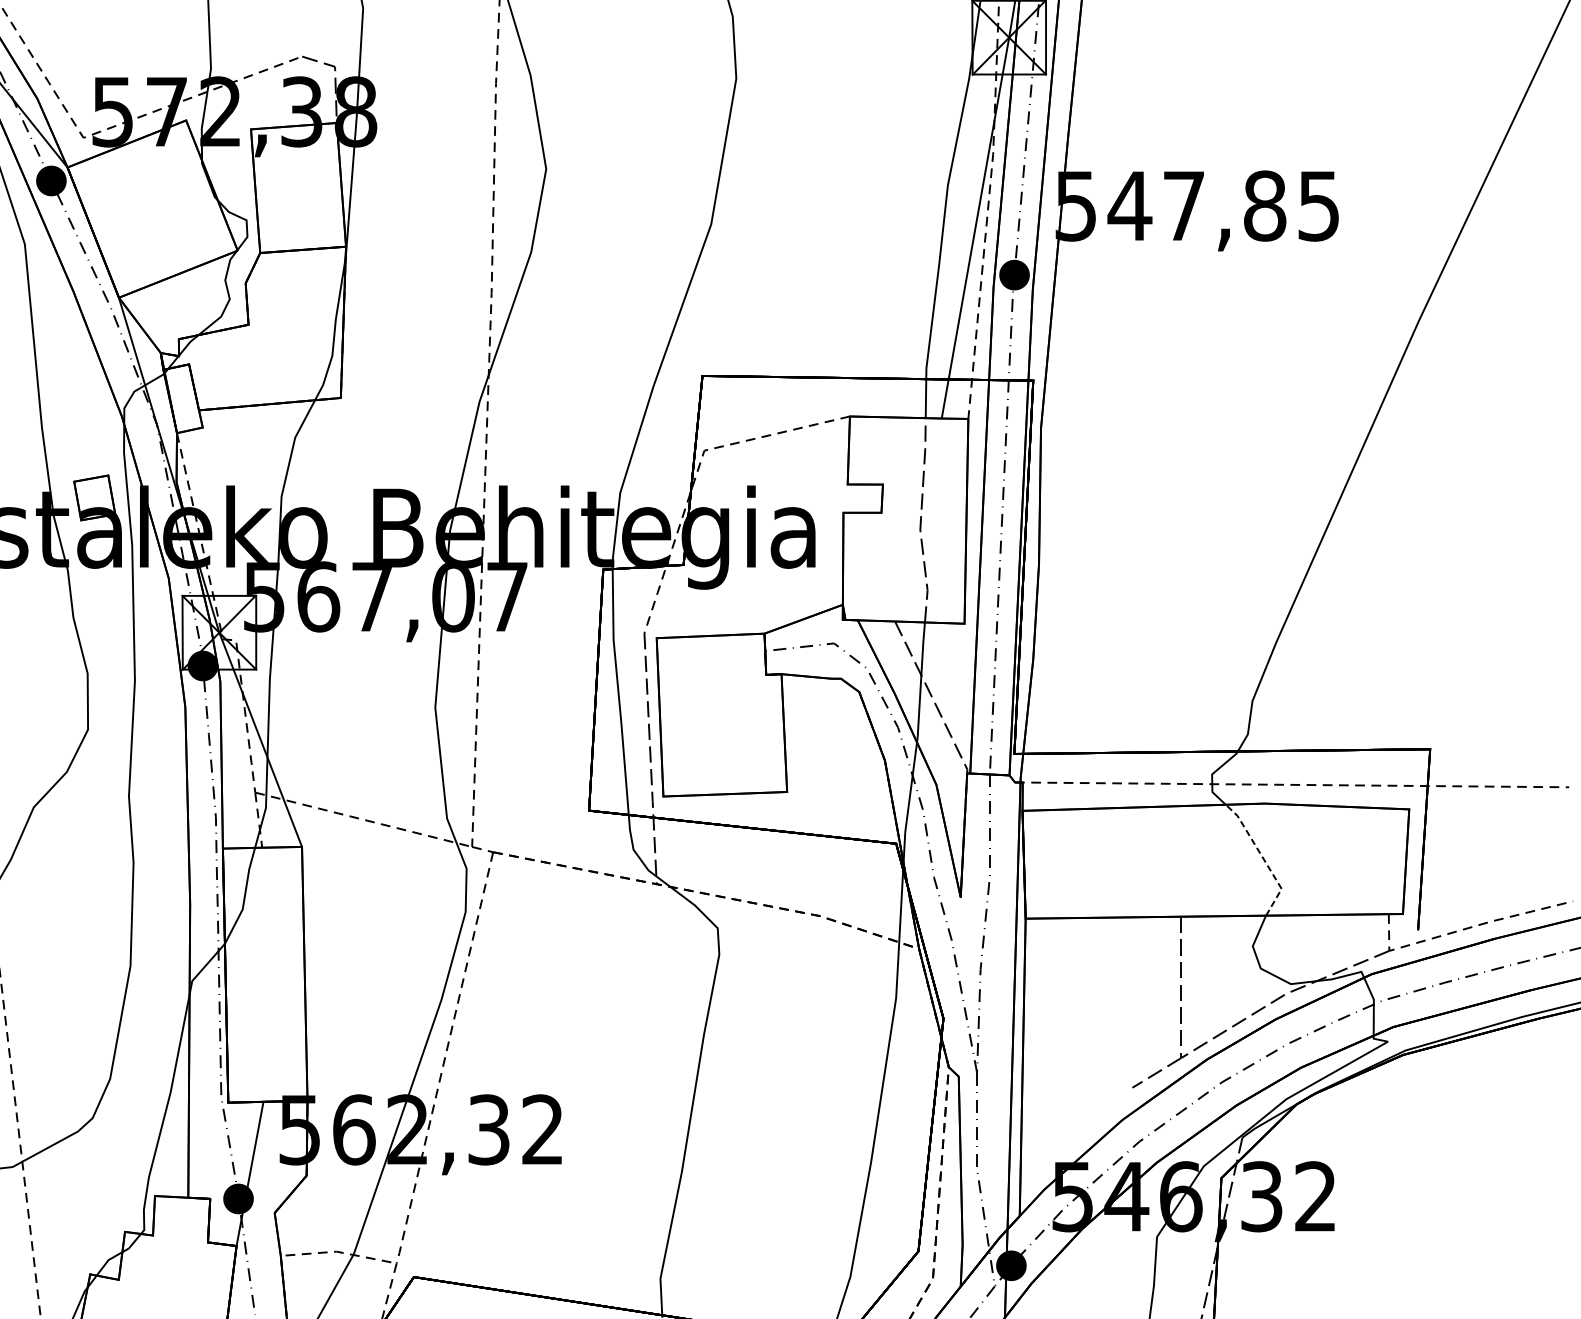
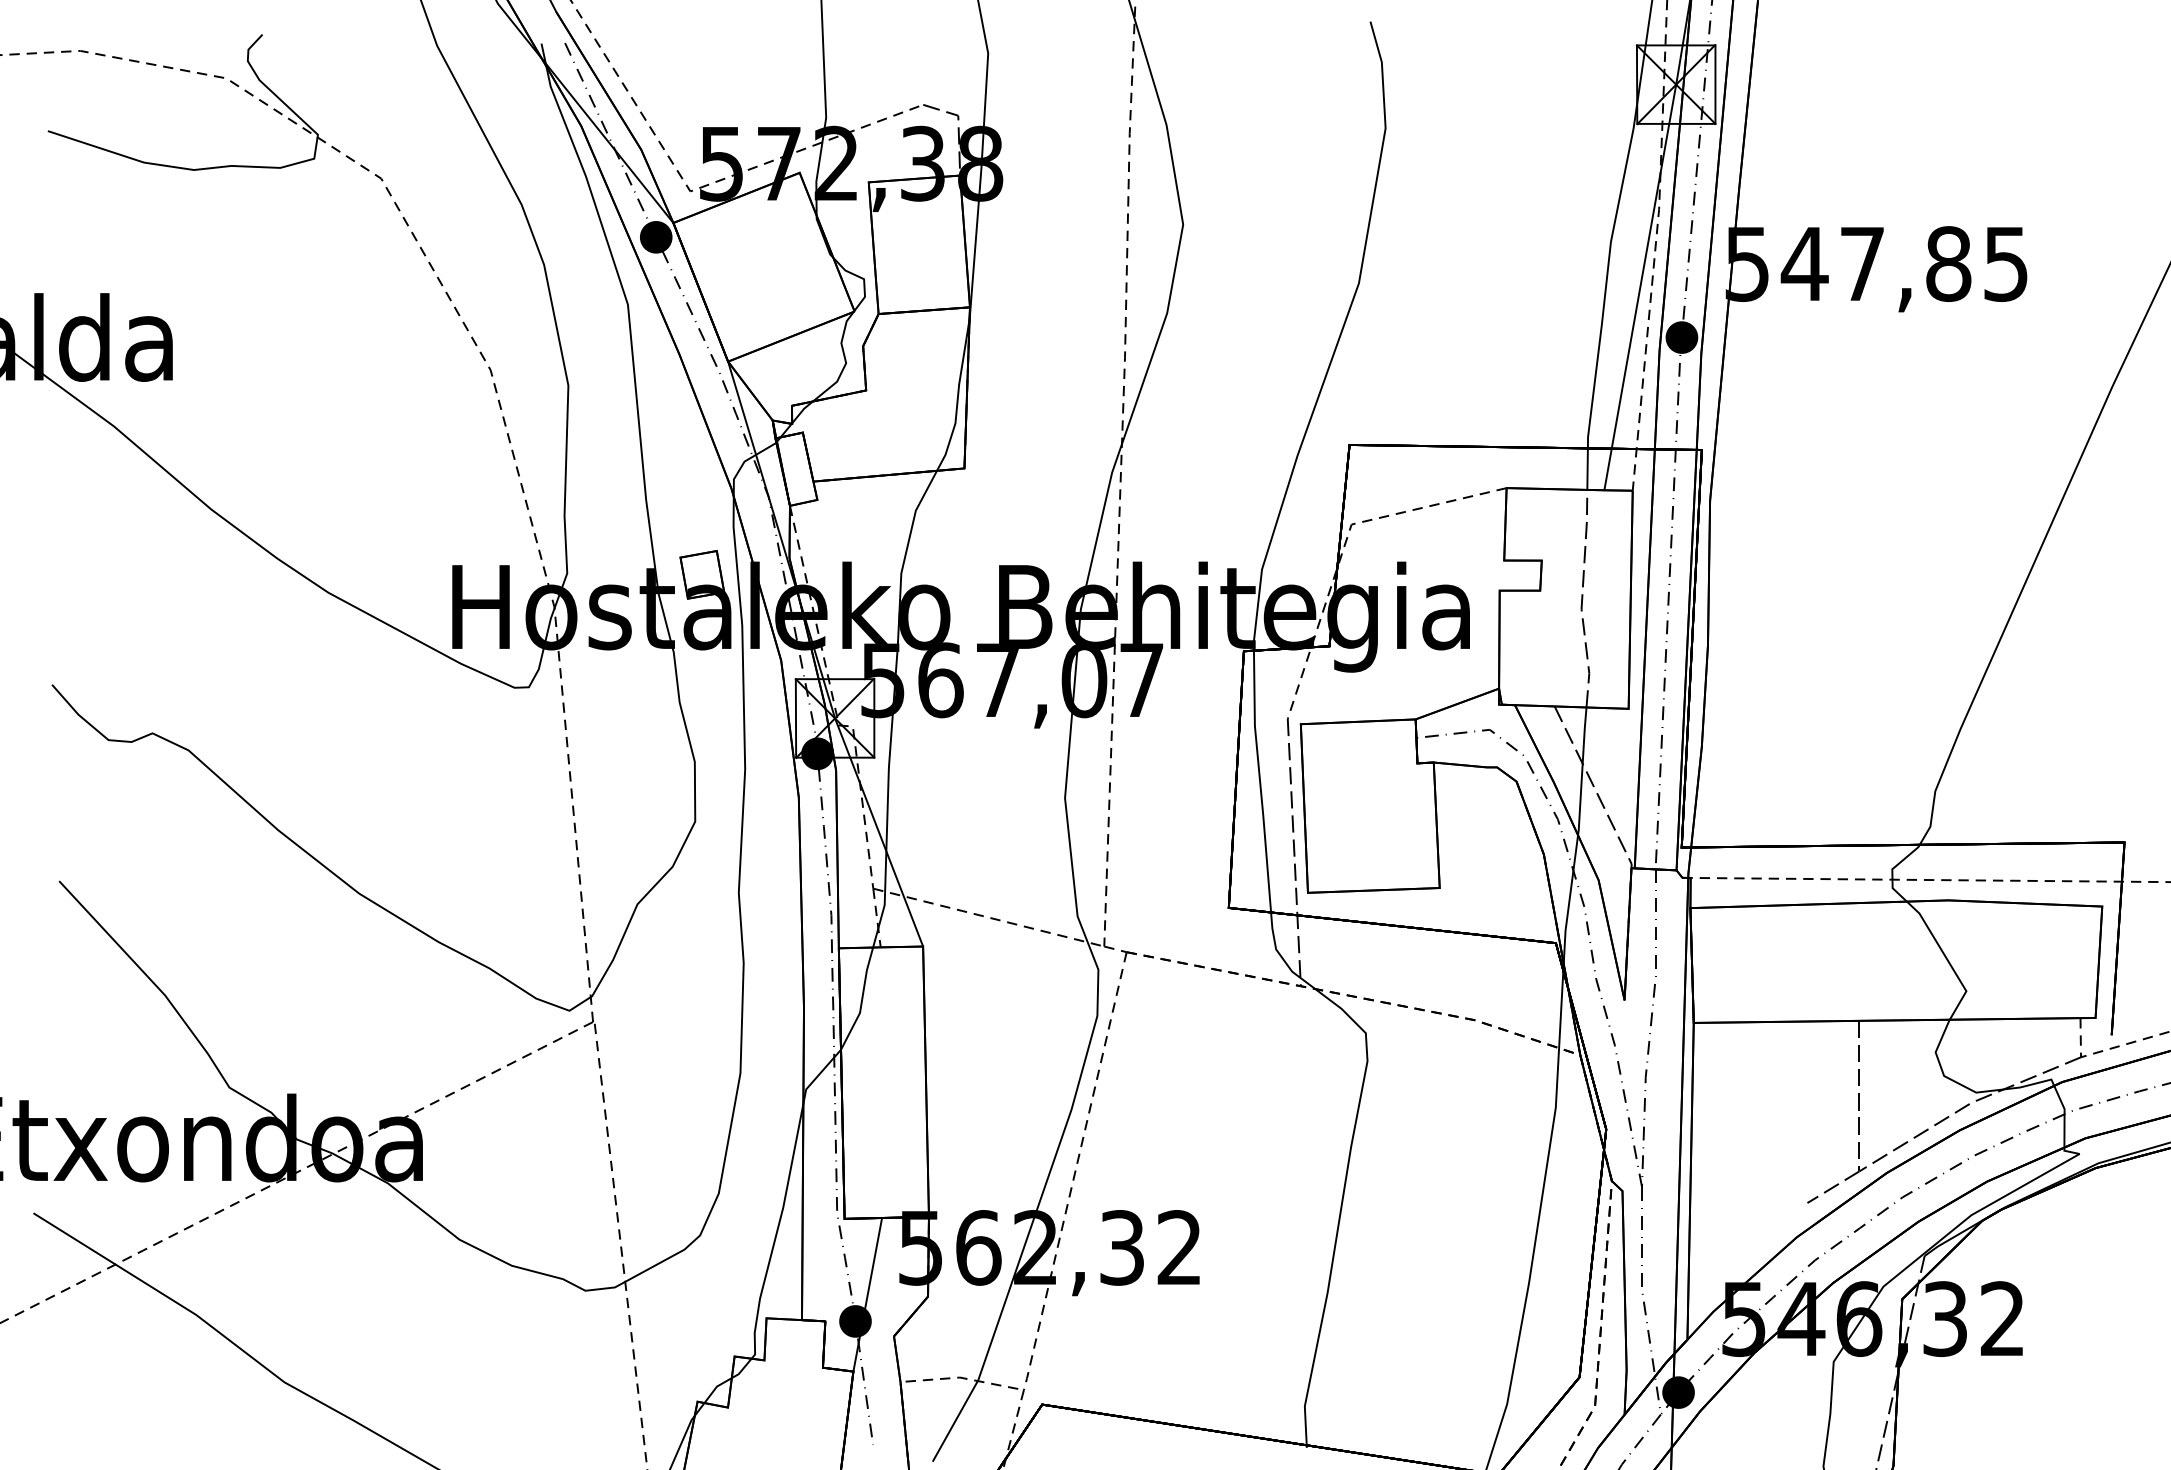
line: (1262, 858) -> (1946, 958), dashed -> solid

